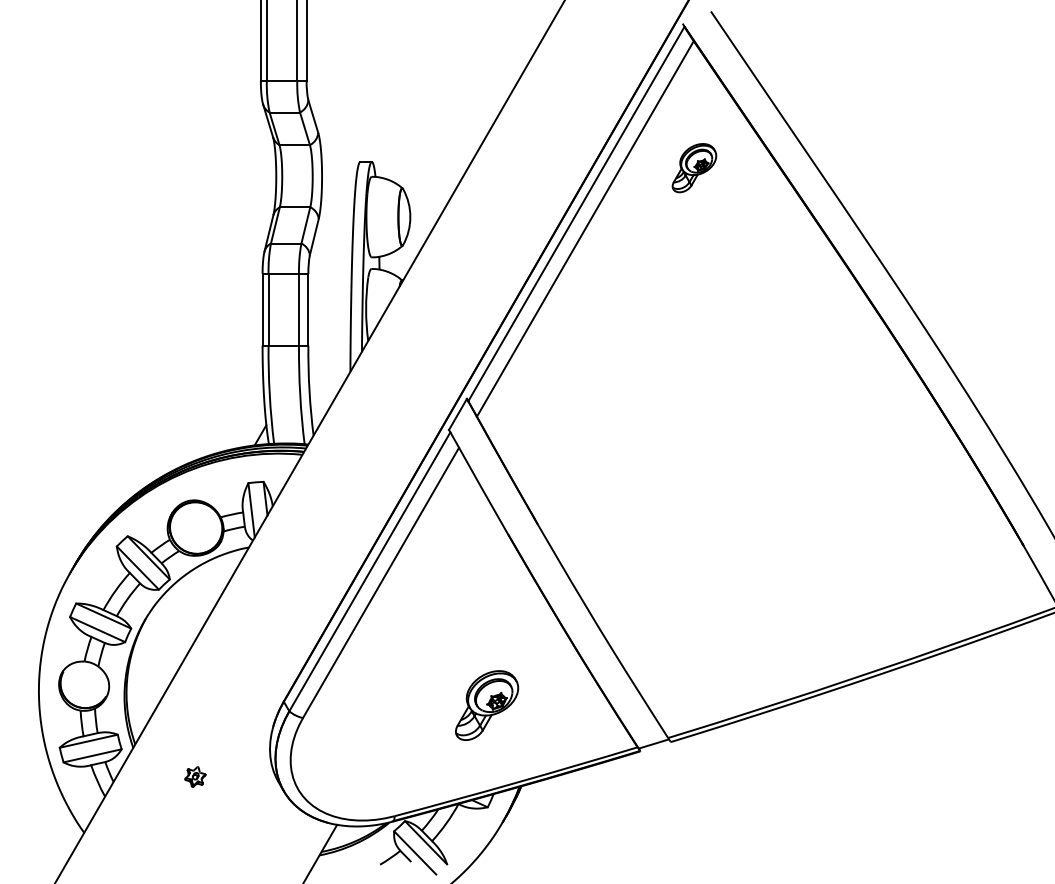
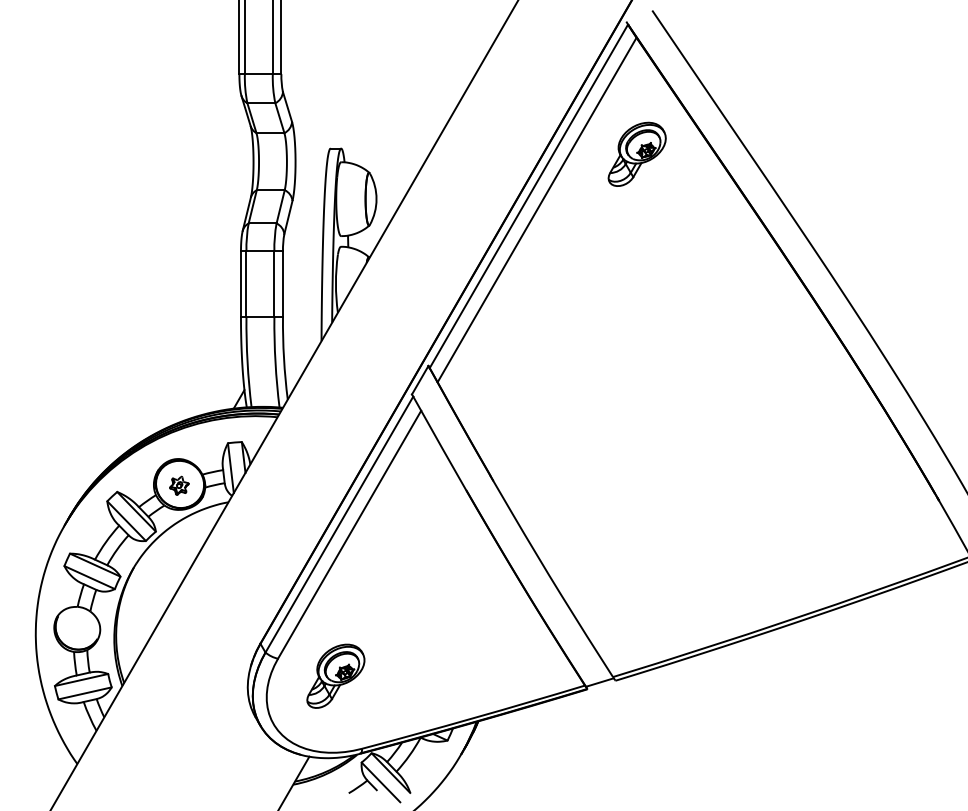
part: (693, 167) -> (636, 153), size x1.43
part: (486, 704) -> (335, 675), moved
part: (195, 776) -> (179, 485), moved

